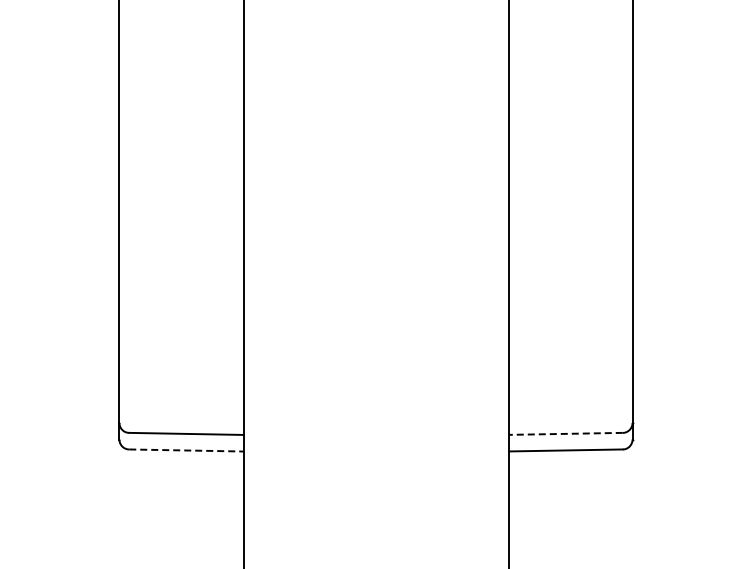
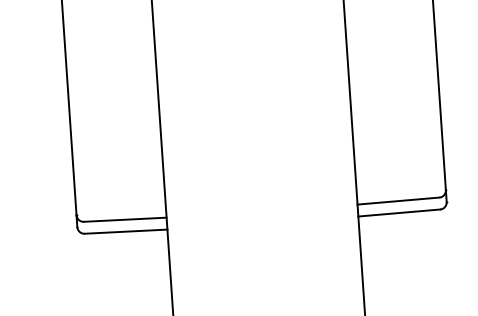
line: (565, 433) -> (398, 200), dashed -> solid
line: (187, 450) -> (126, 231), dashed -> solid

